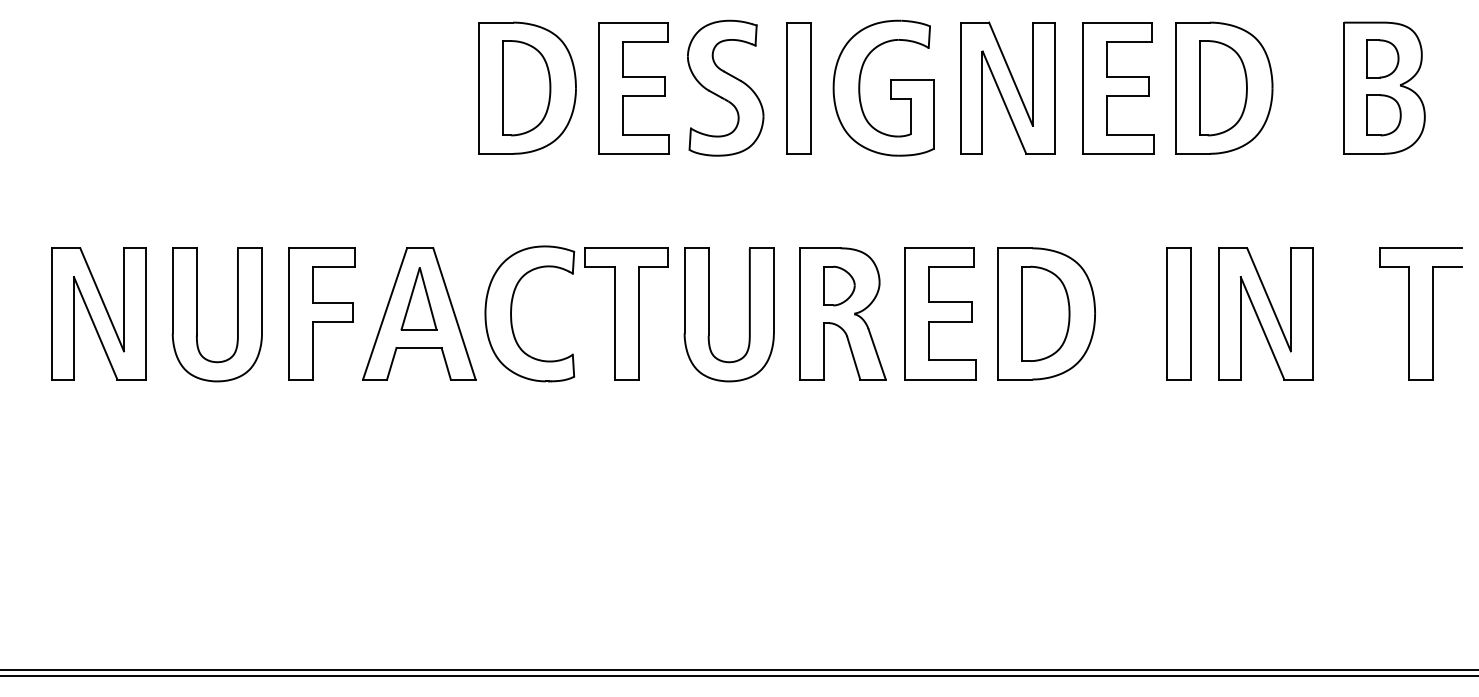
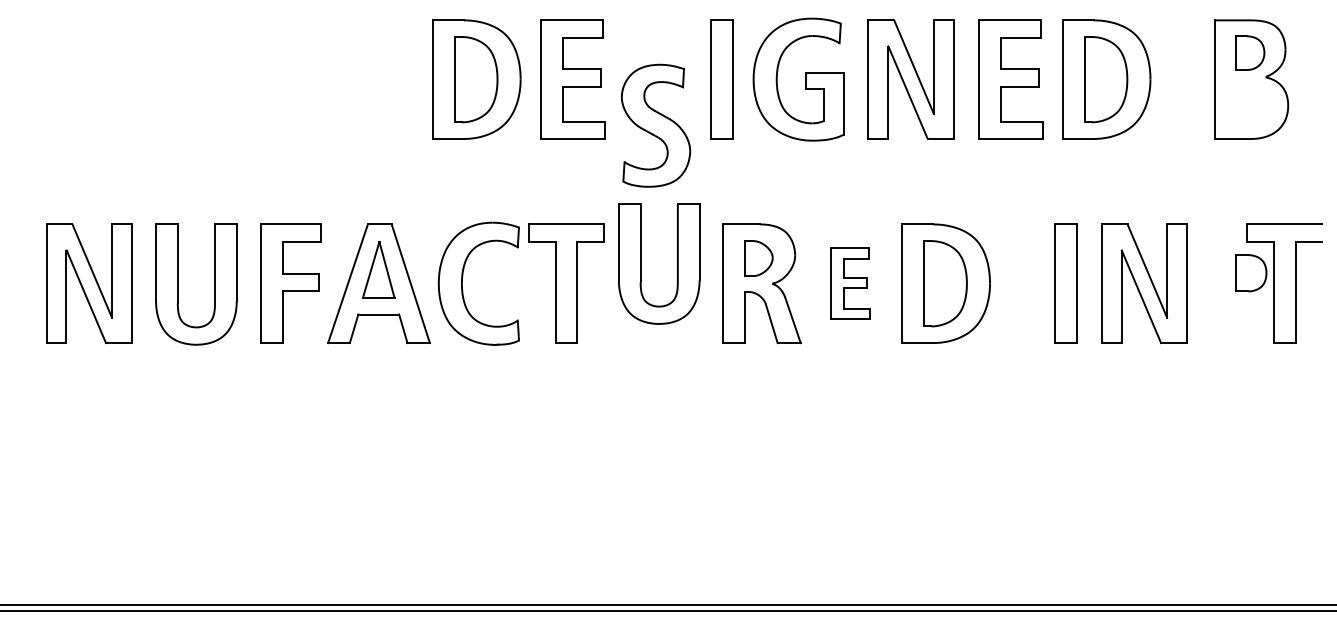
part: (725, 87) -> (655, 125), moved
part: (1383, 115) -> (1250, 273), moved
part: (940, 313) -> (850, 283), size x0.6
part: (709, 314) -> (641, 263), moved

